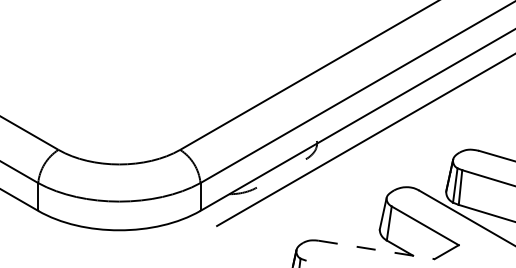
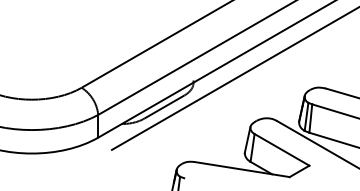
line: (280, 173) -> (163, 107), added
line: (376, 249) -> (242, 169), dashed -> solid

